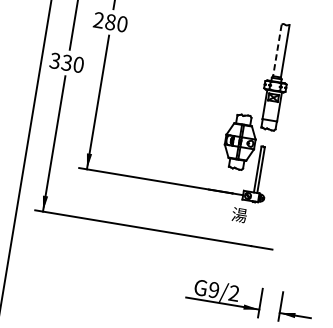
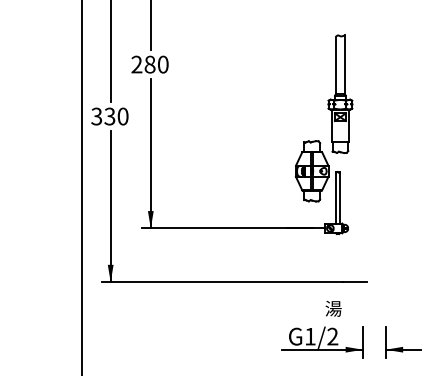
line: (277, 50) -> (336, 65), dashed -> solid
text: (239, 214) -> (333, 308), moved
text: (214, 289) -> (310, 336), G9/2 -> G1/2

